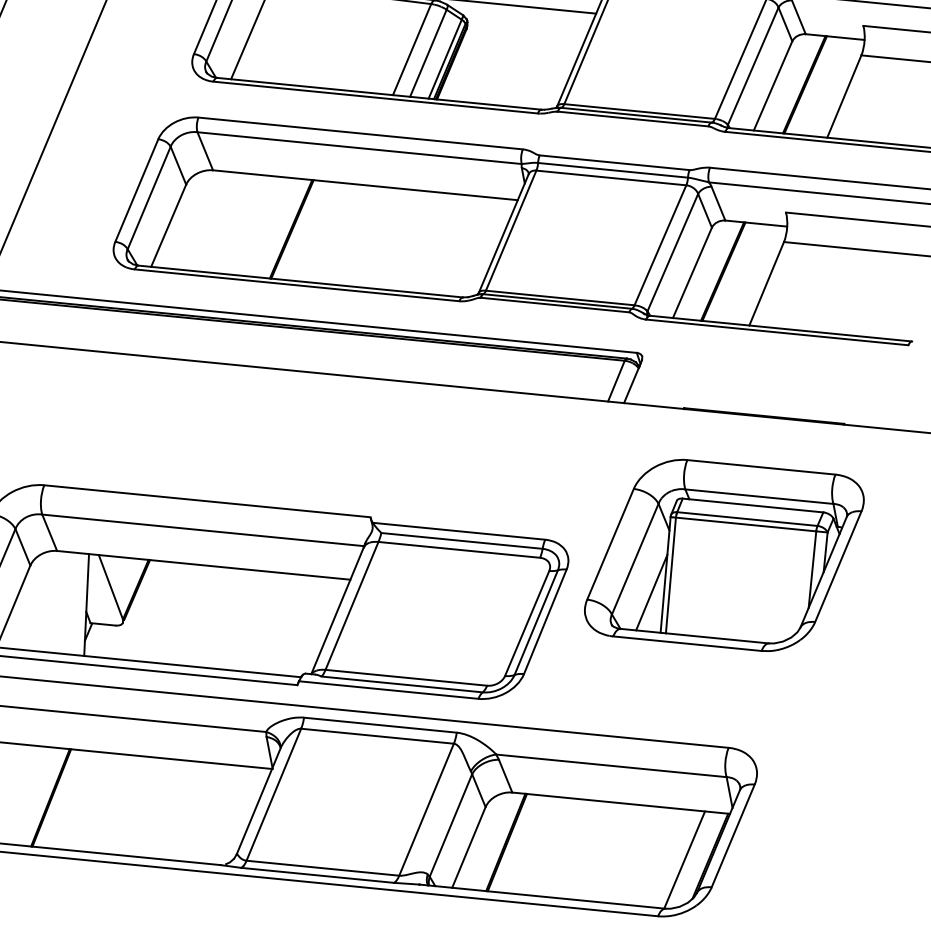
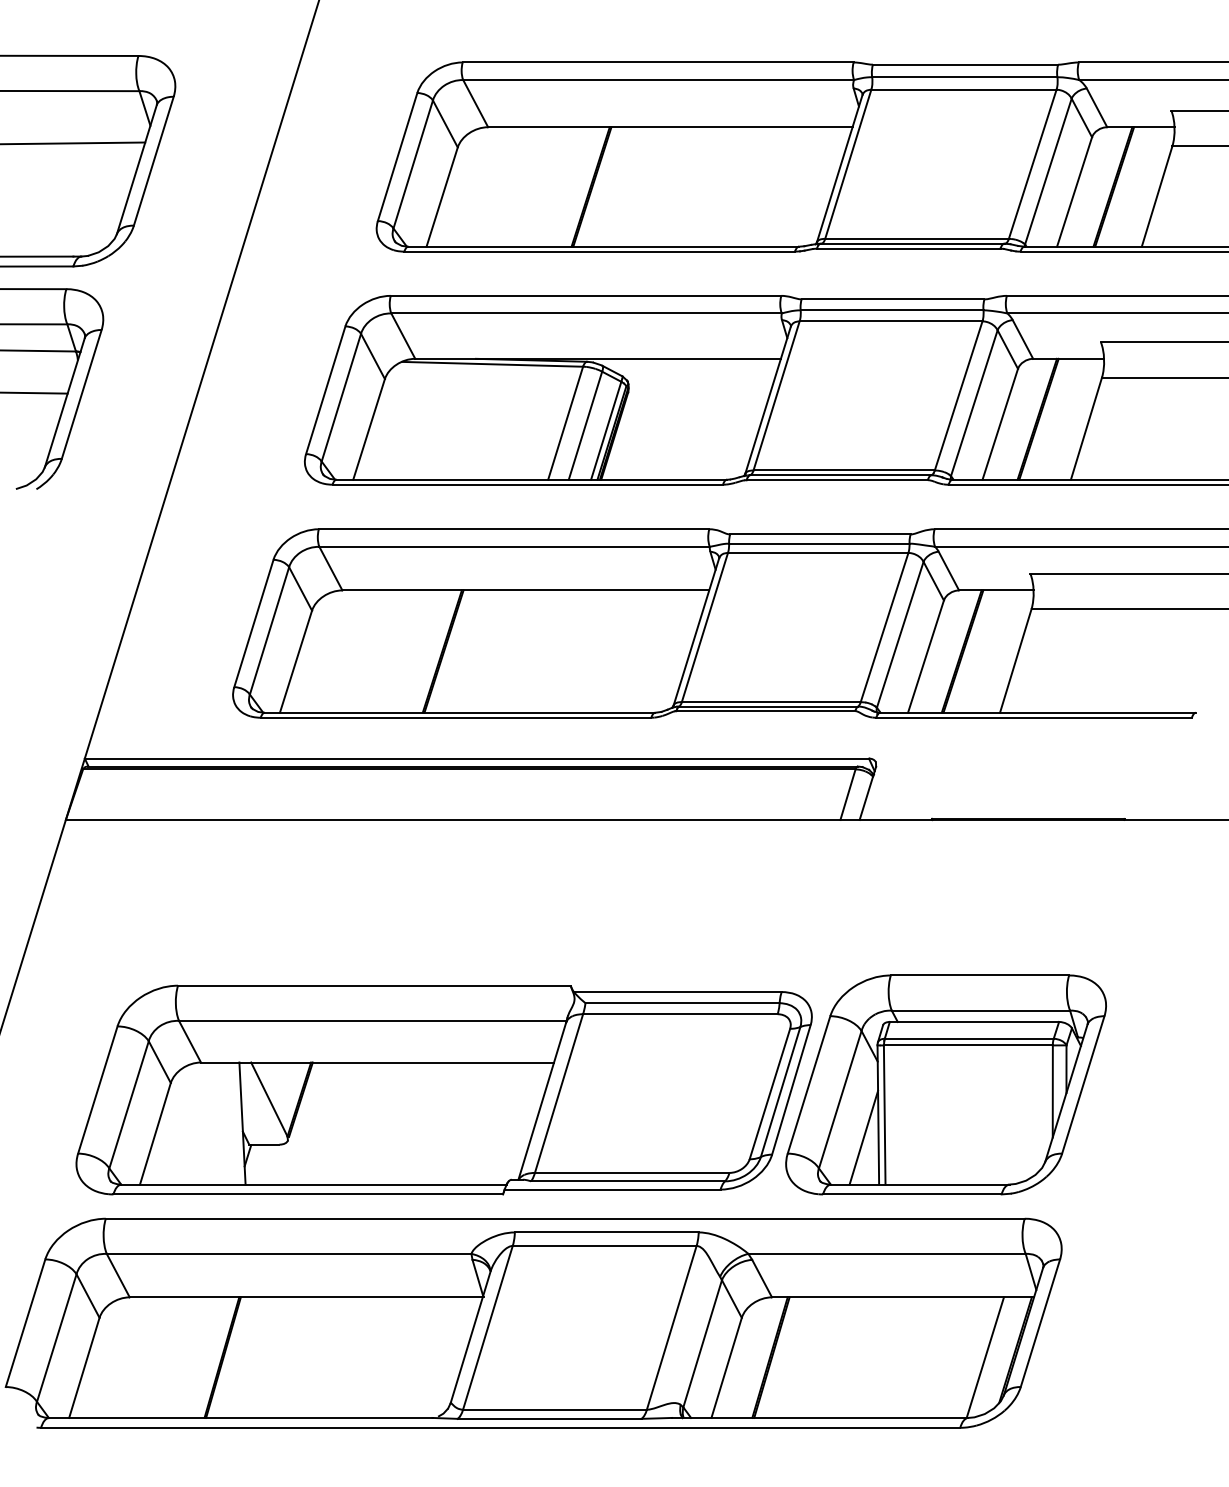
part: (723, 555) -> (945, 1084), moved

